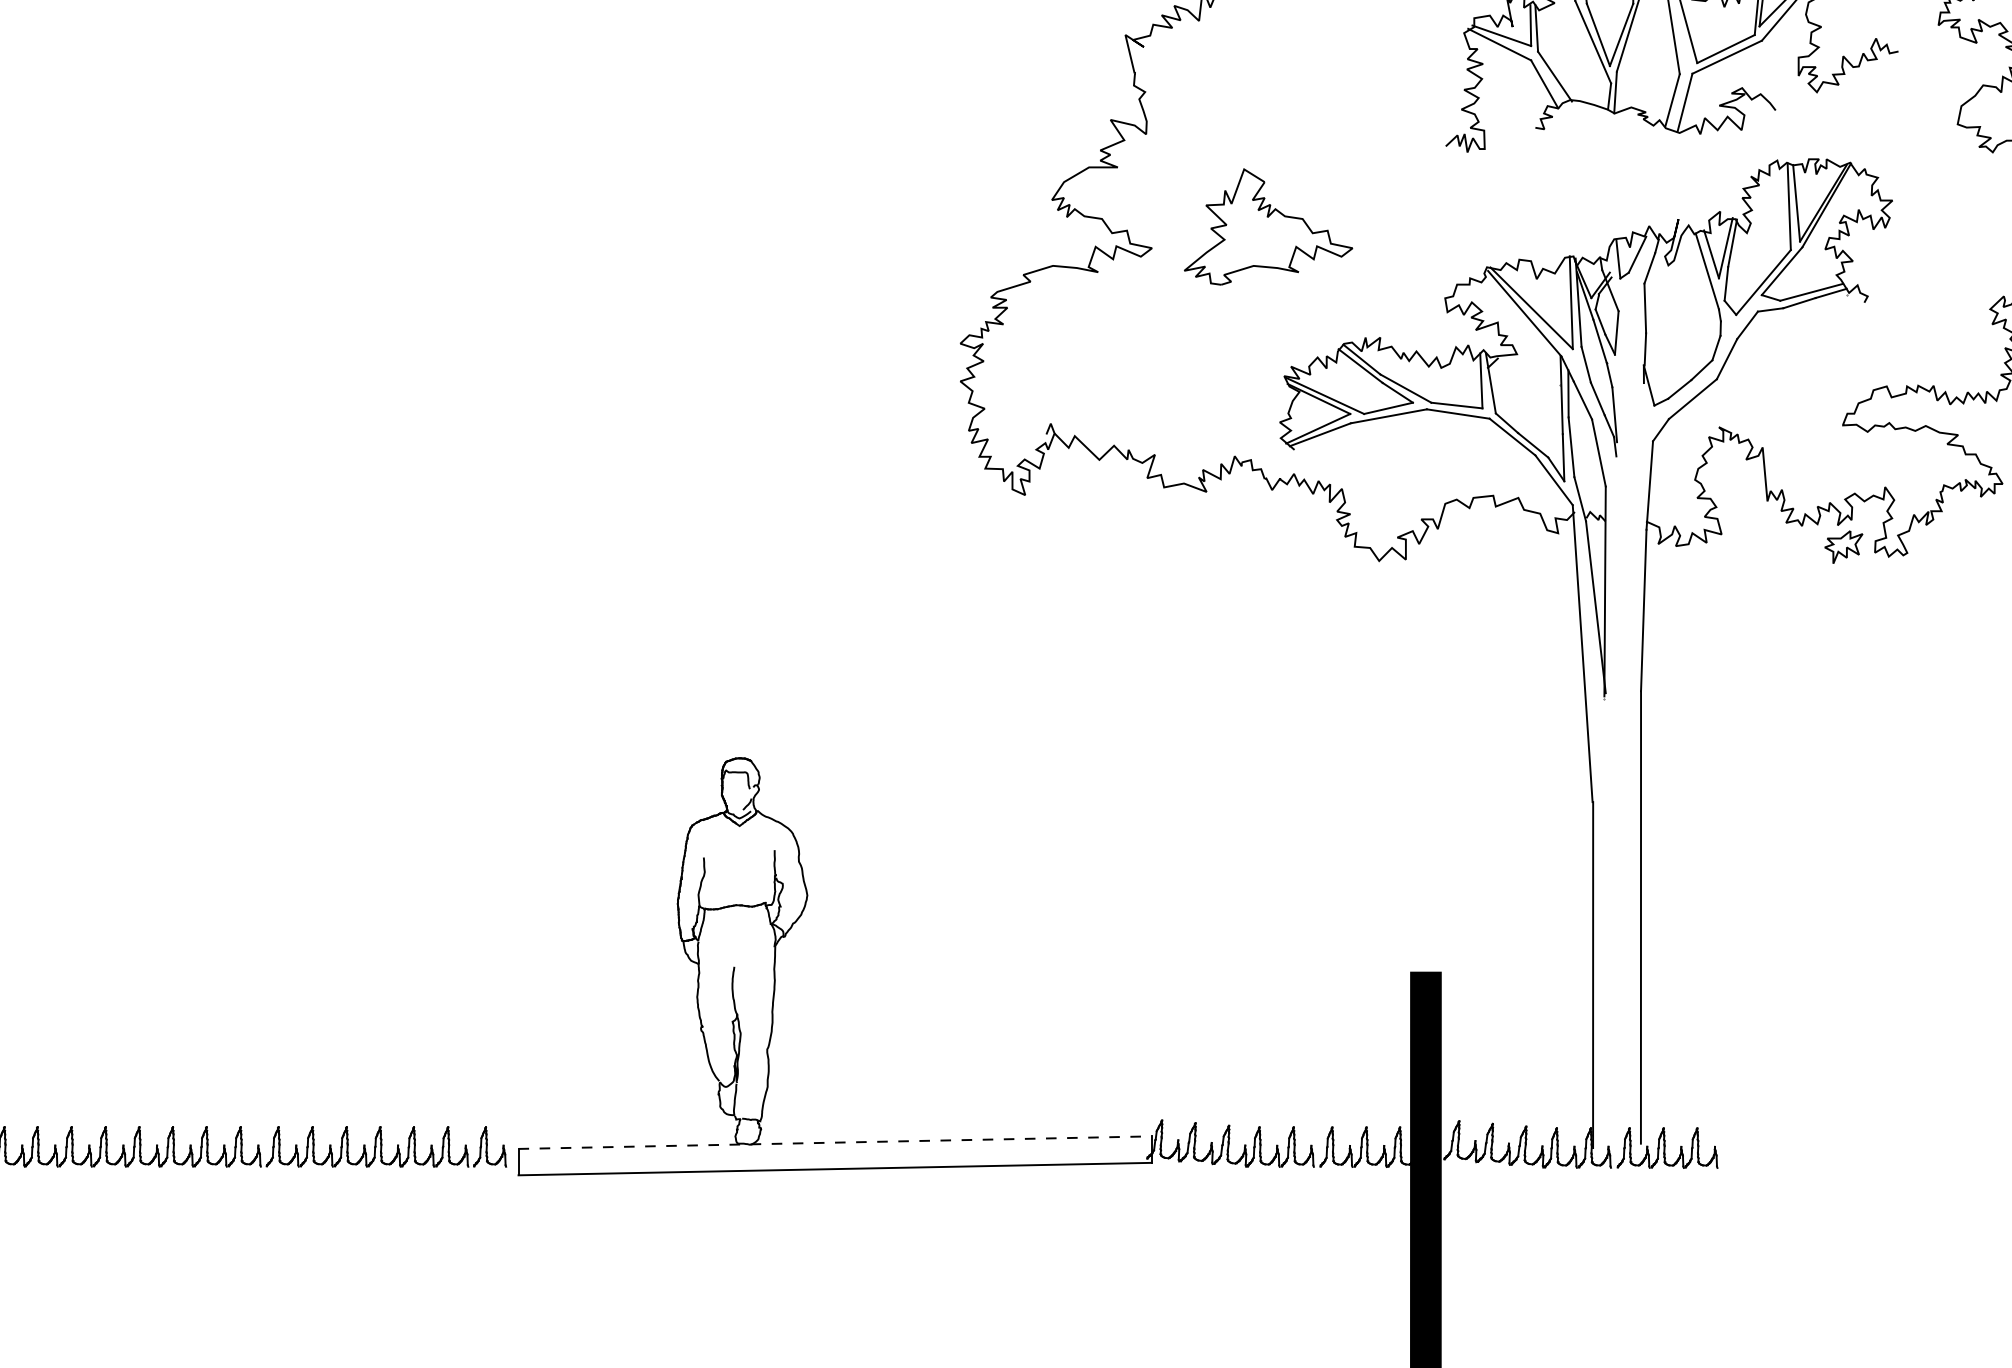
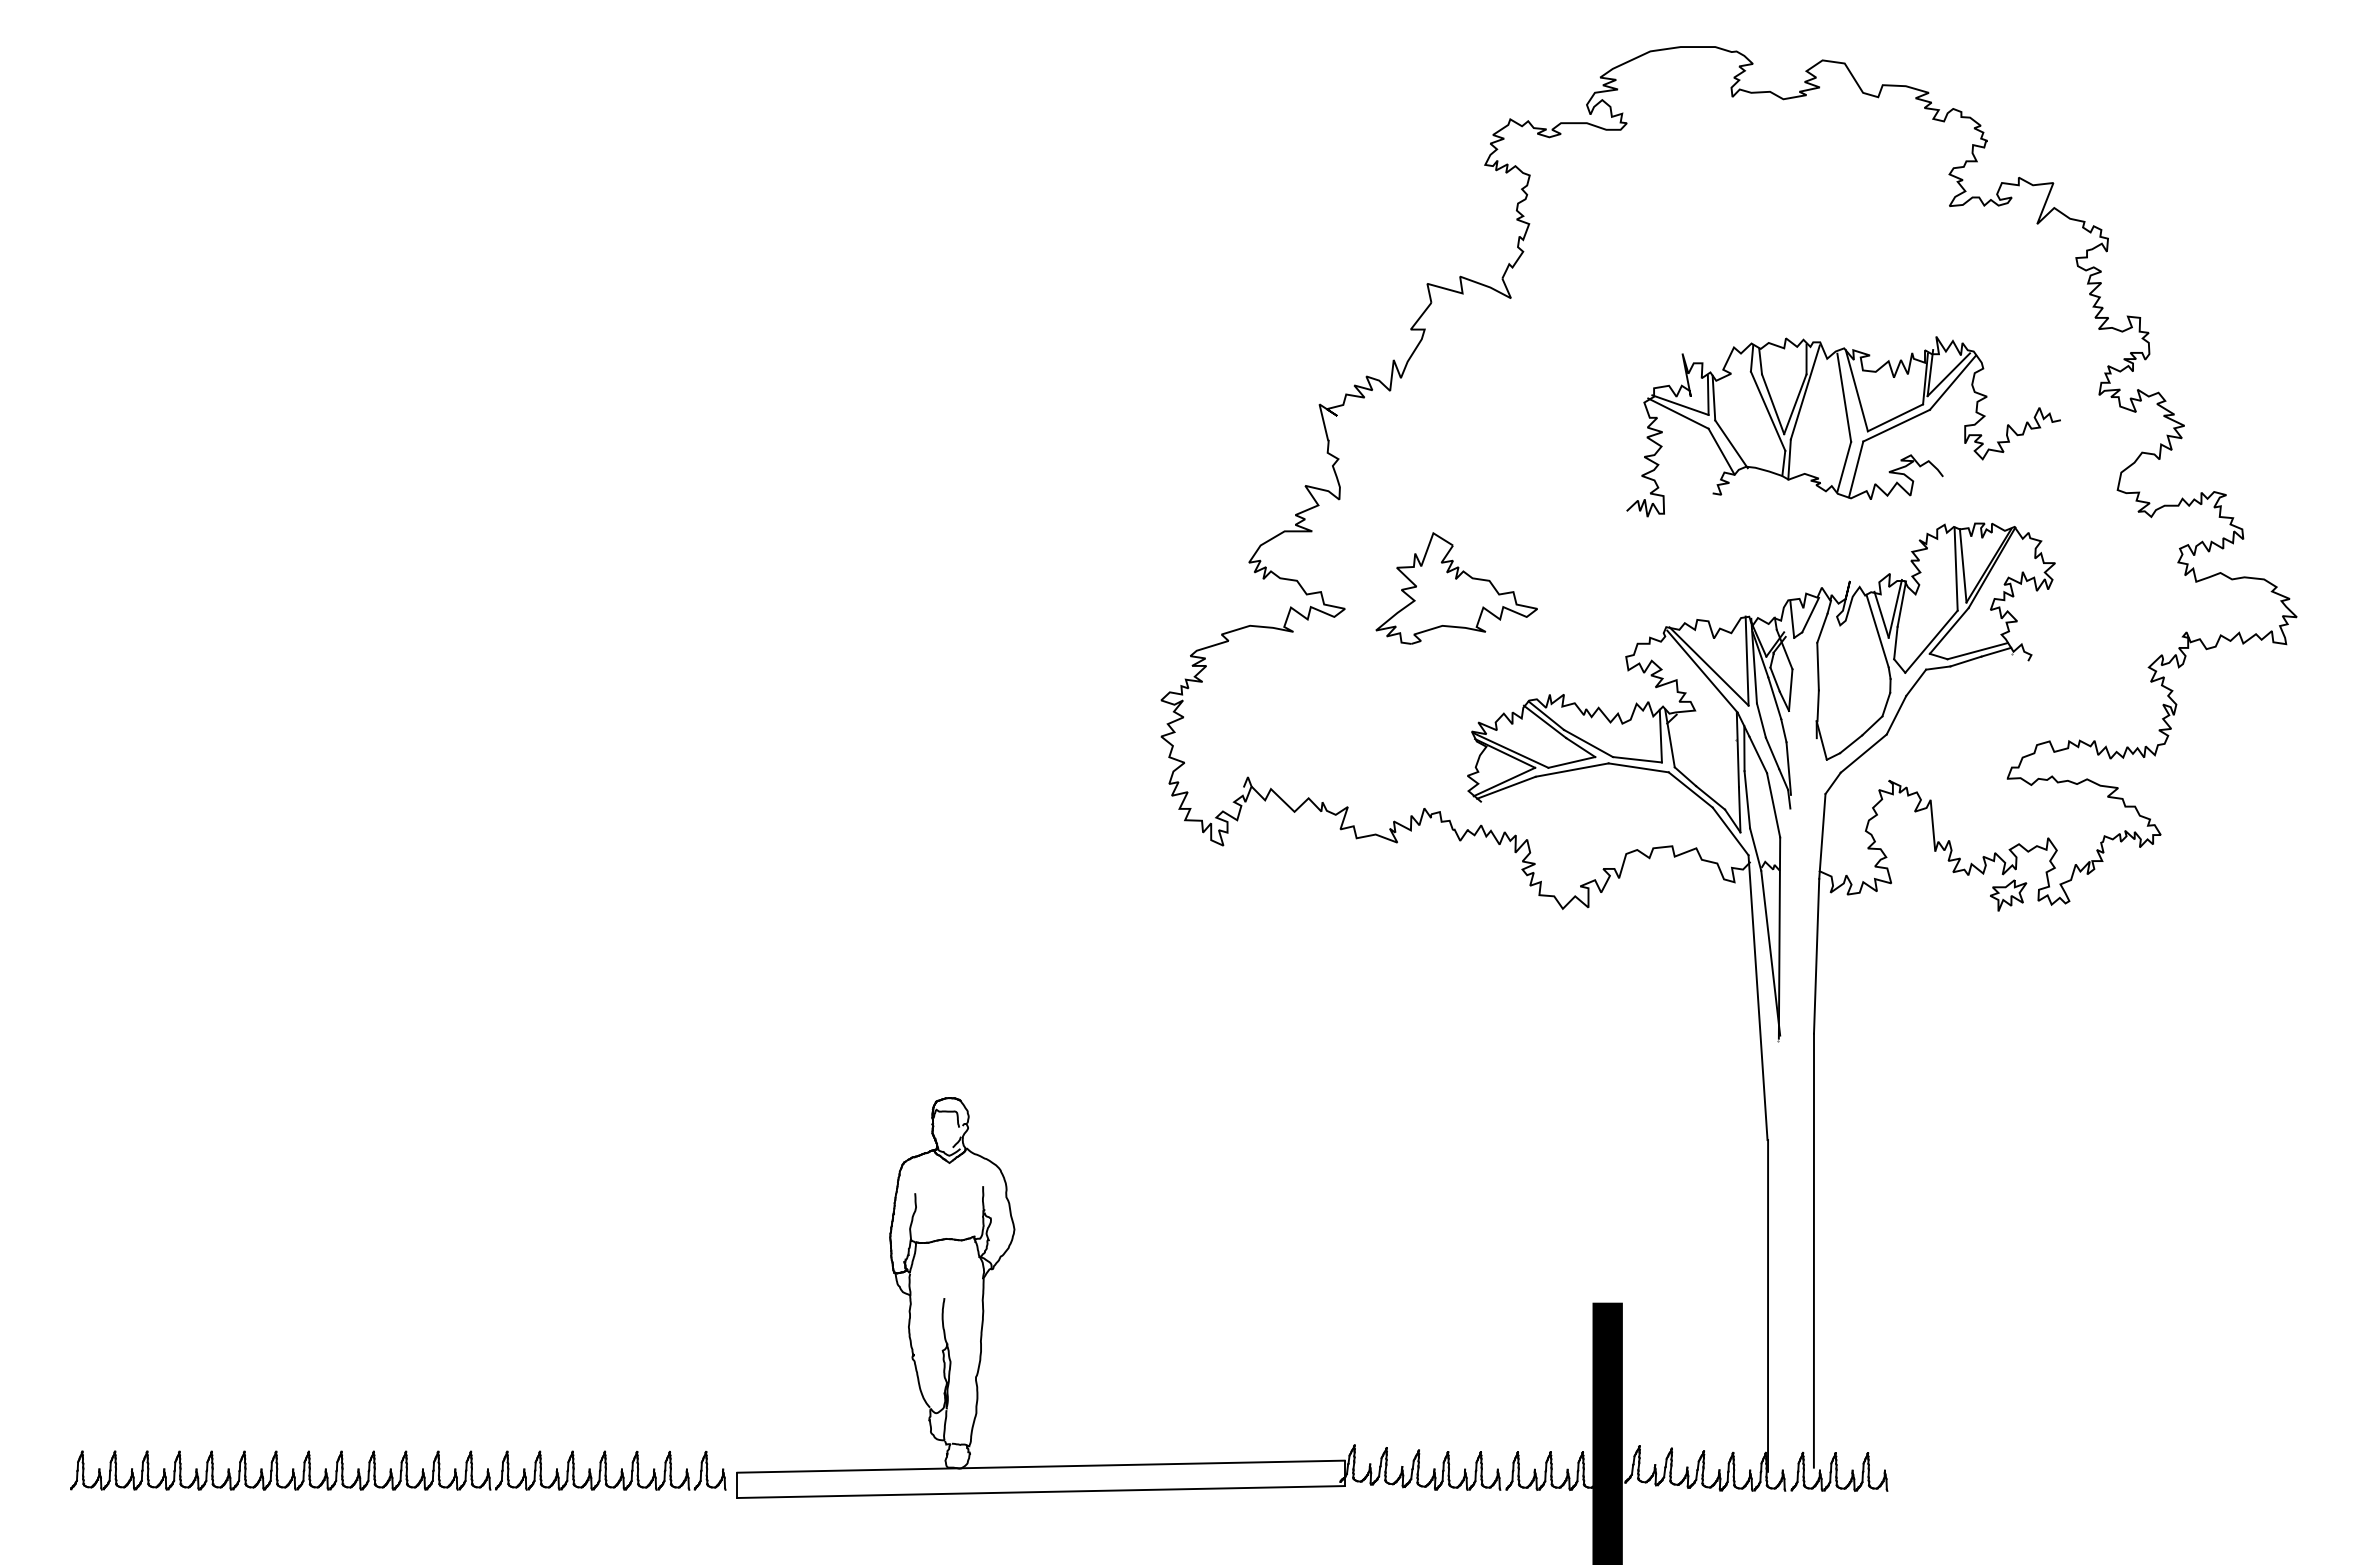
line: (835, 1142) -> (1041, 1466), dashed -> solid

